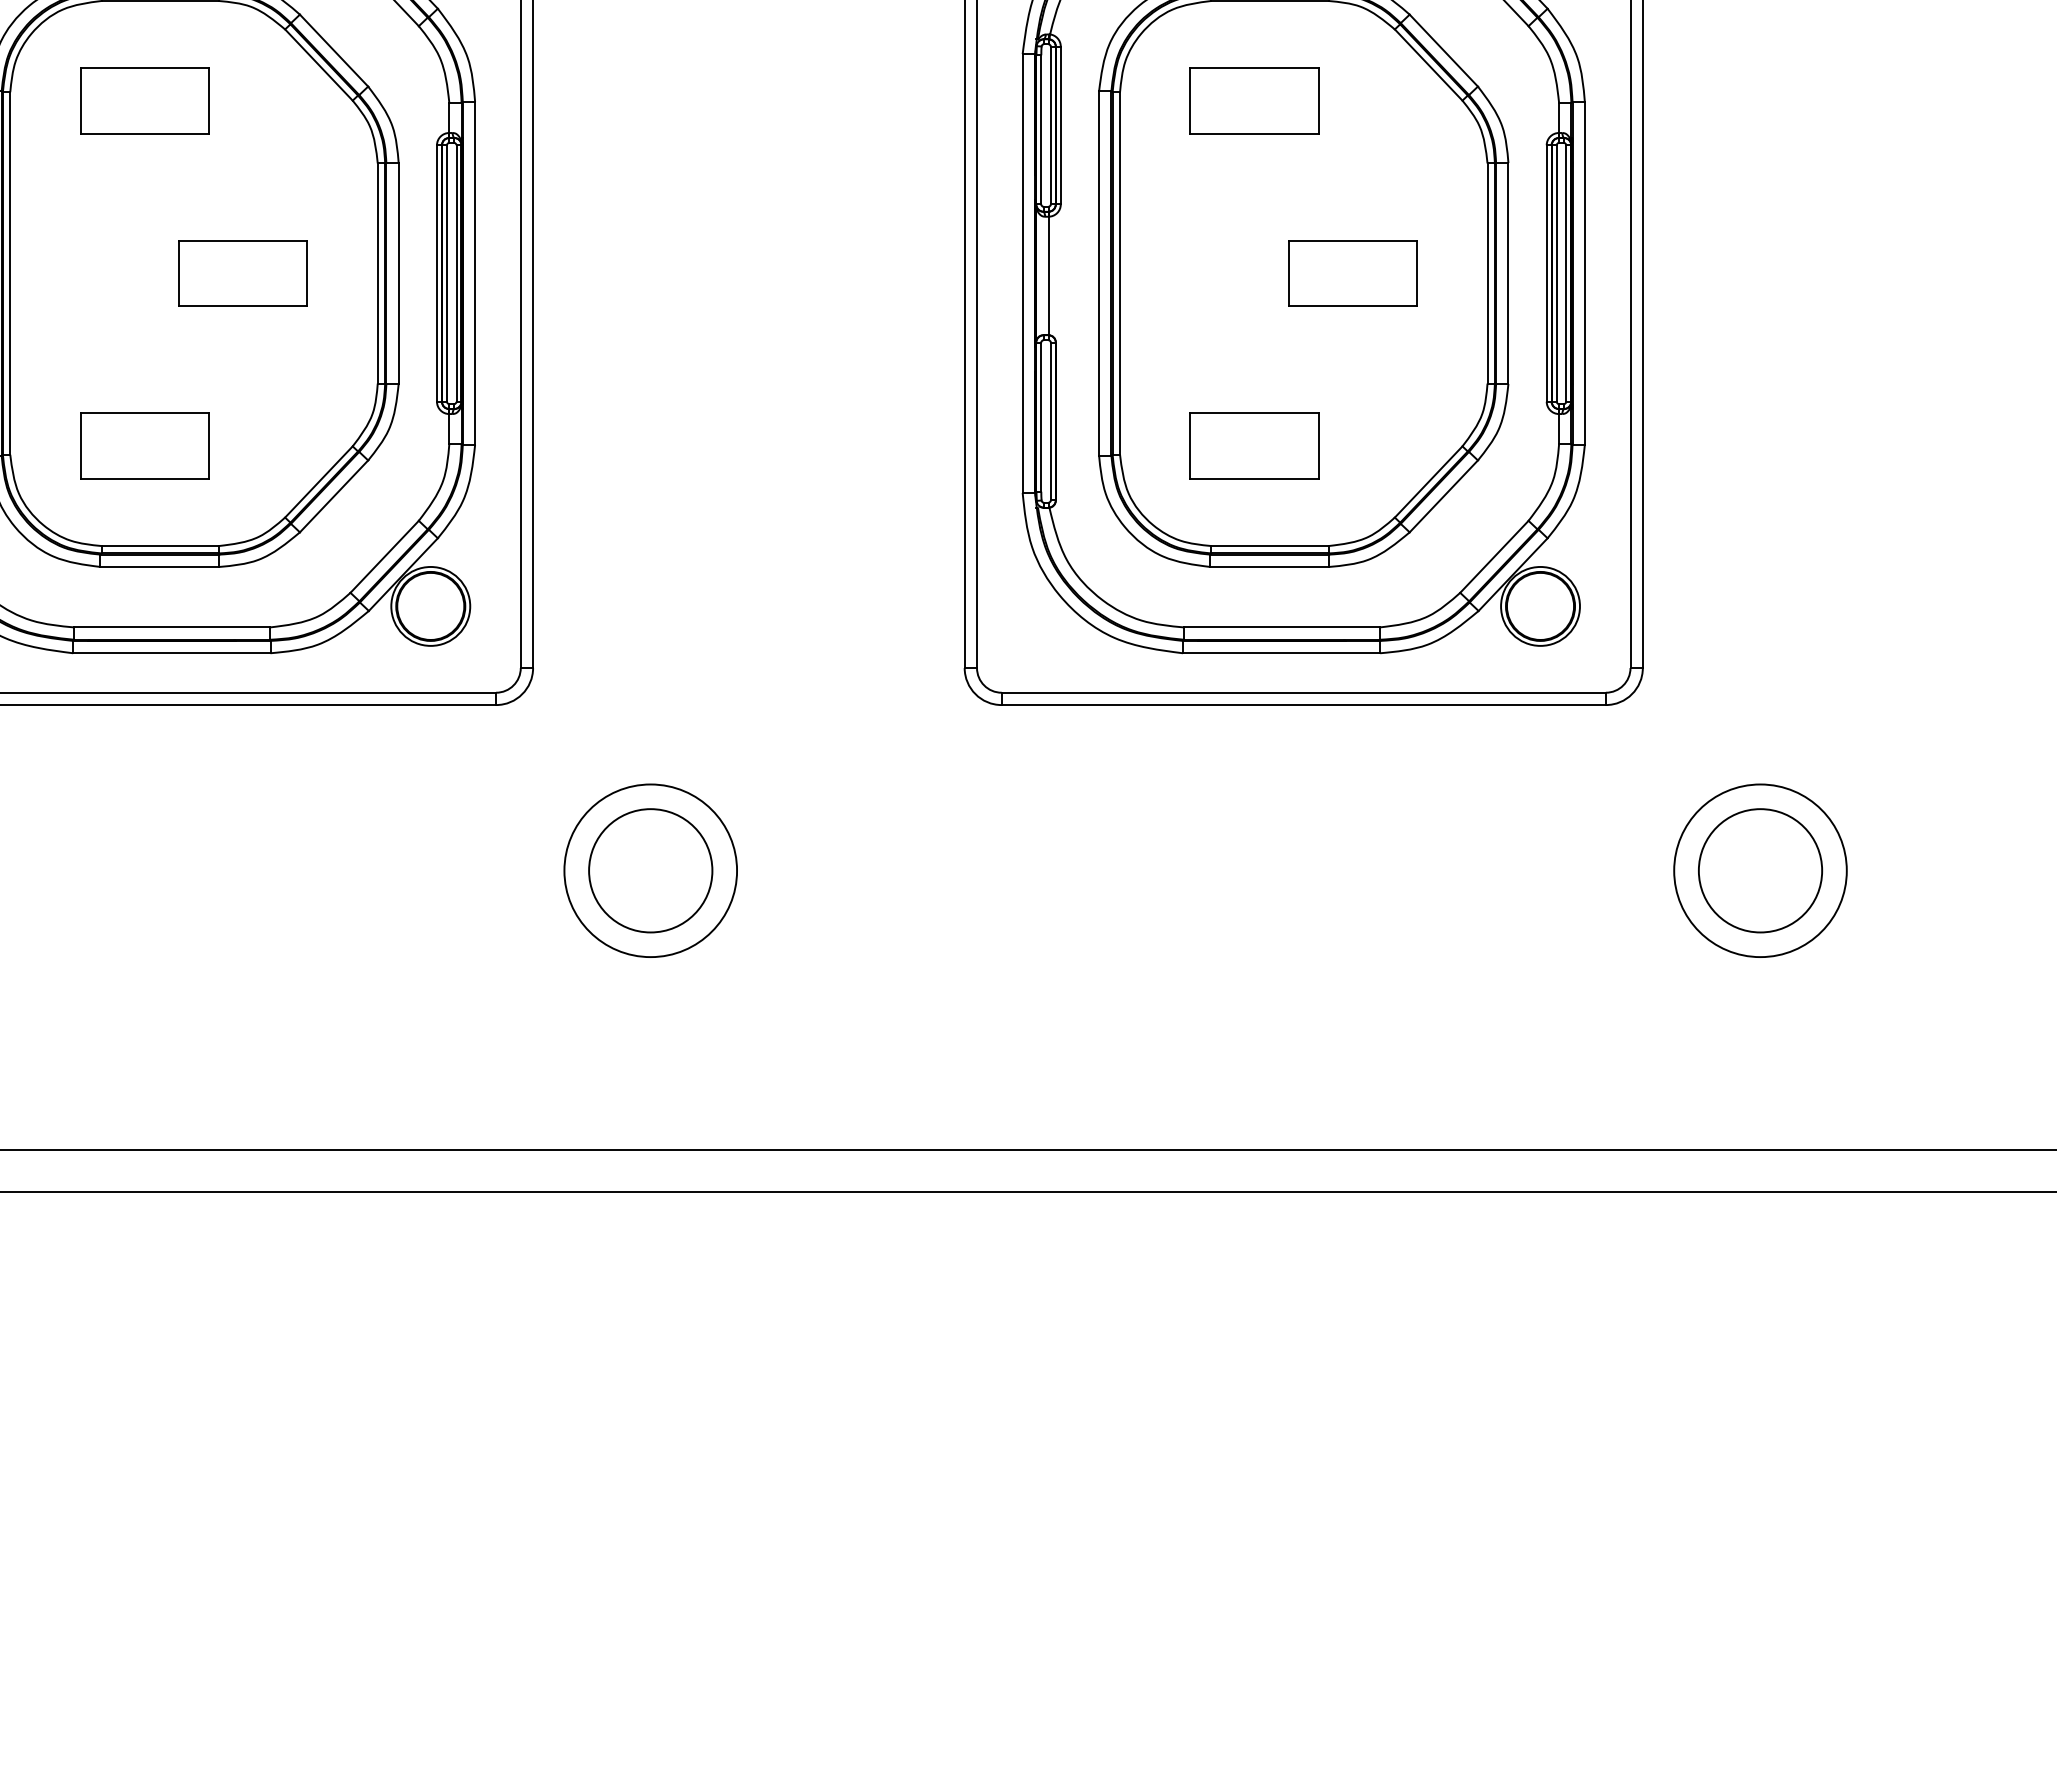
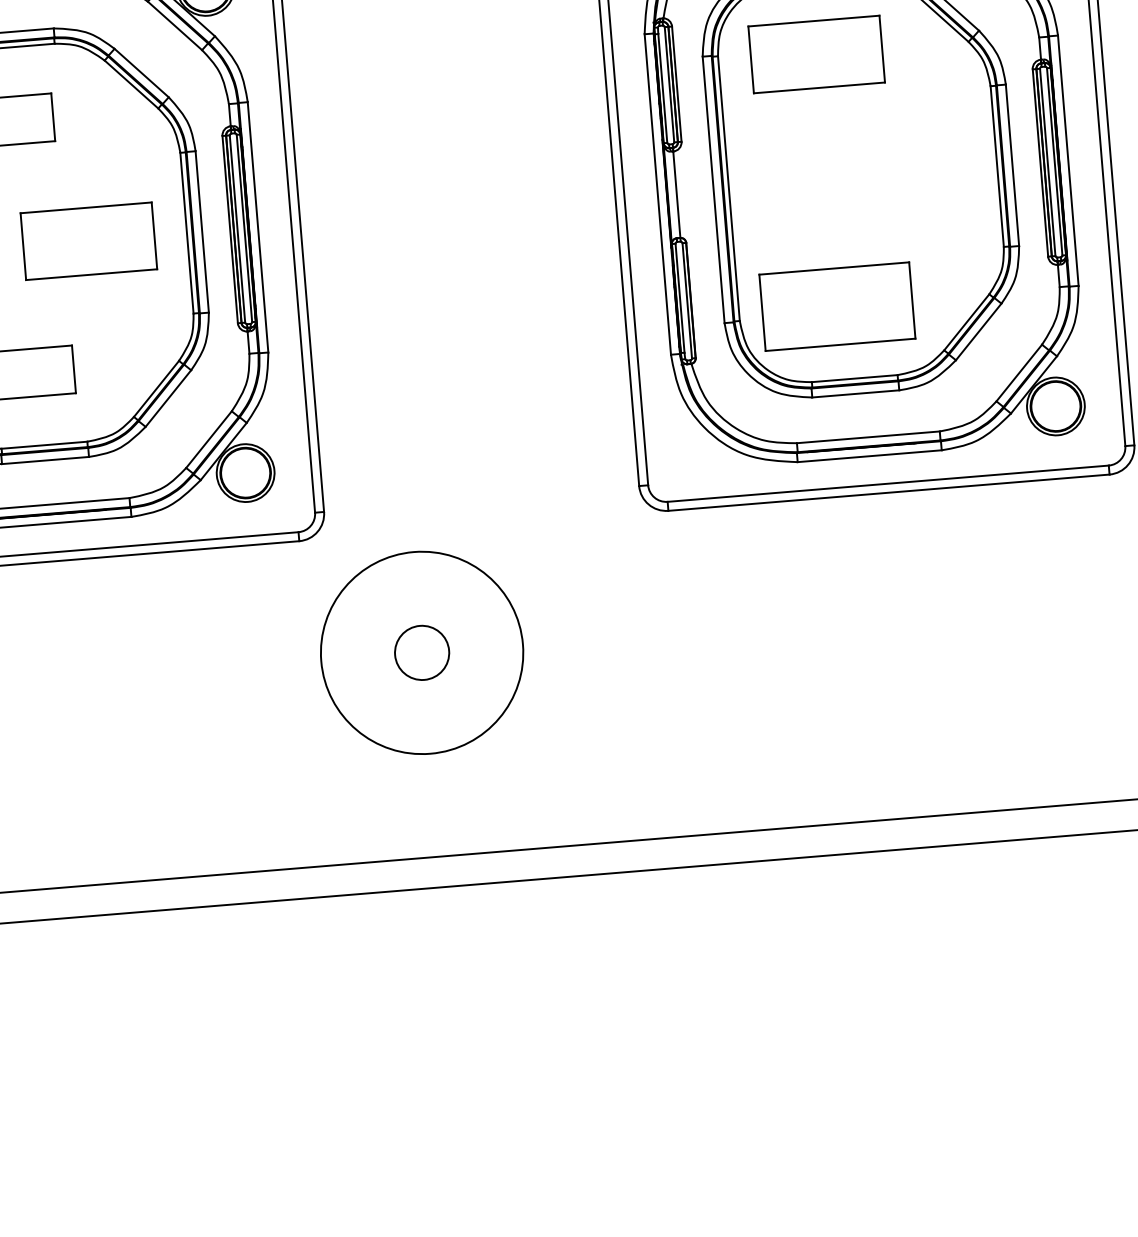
part: (1254, 100) -> (816, 54), size x1.4
part: (242, 273) -> (88, 241), size x1.4
part: (1352, 273) -> (898, 174), removed
part: (1254, 445) -> (837, 306), size x1.6
circle: (650, 870) -> (421, 652), size x0.6
circle: (650, 870) -> (421, 652), size x1.6

